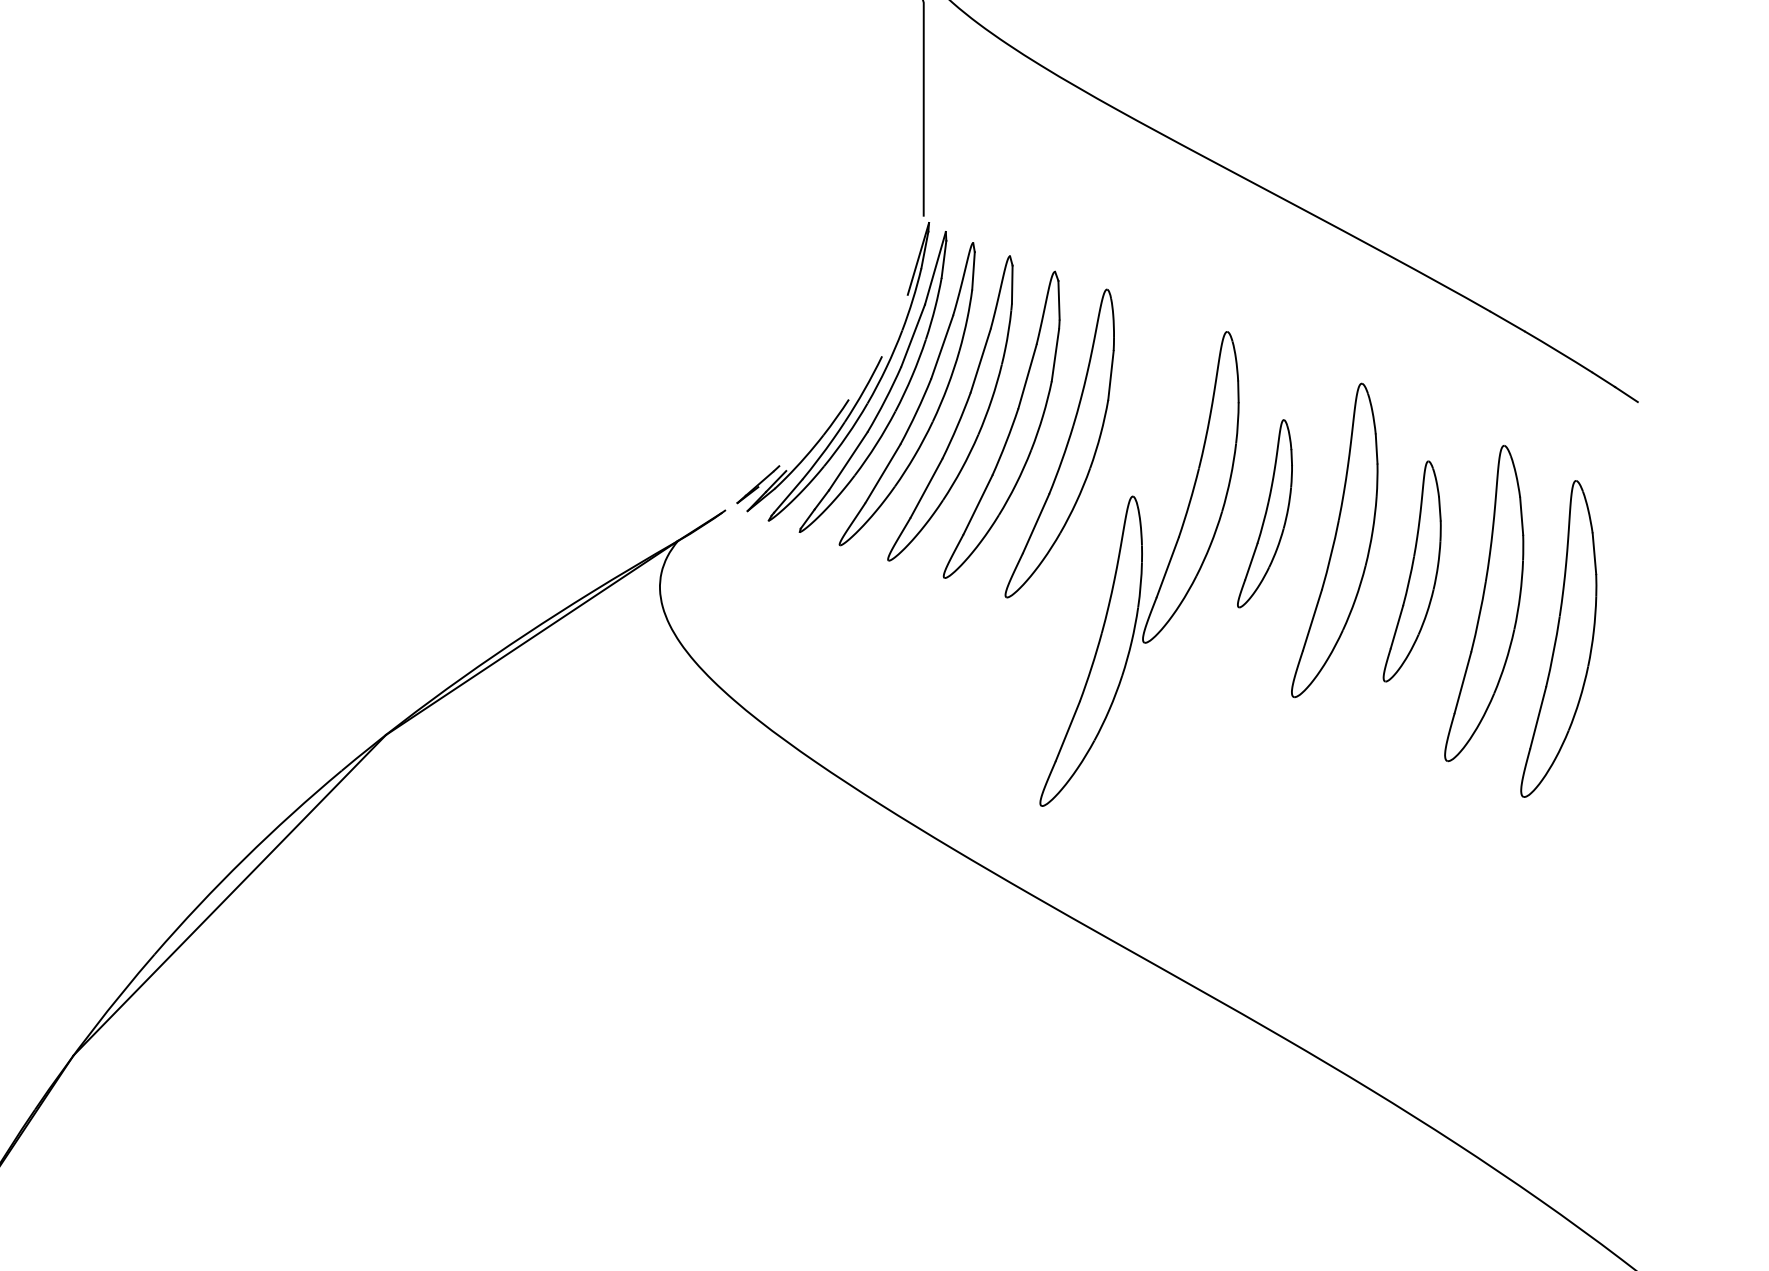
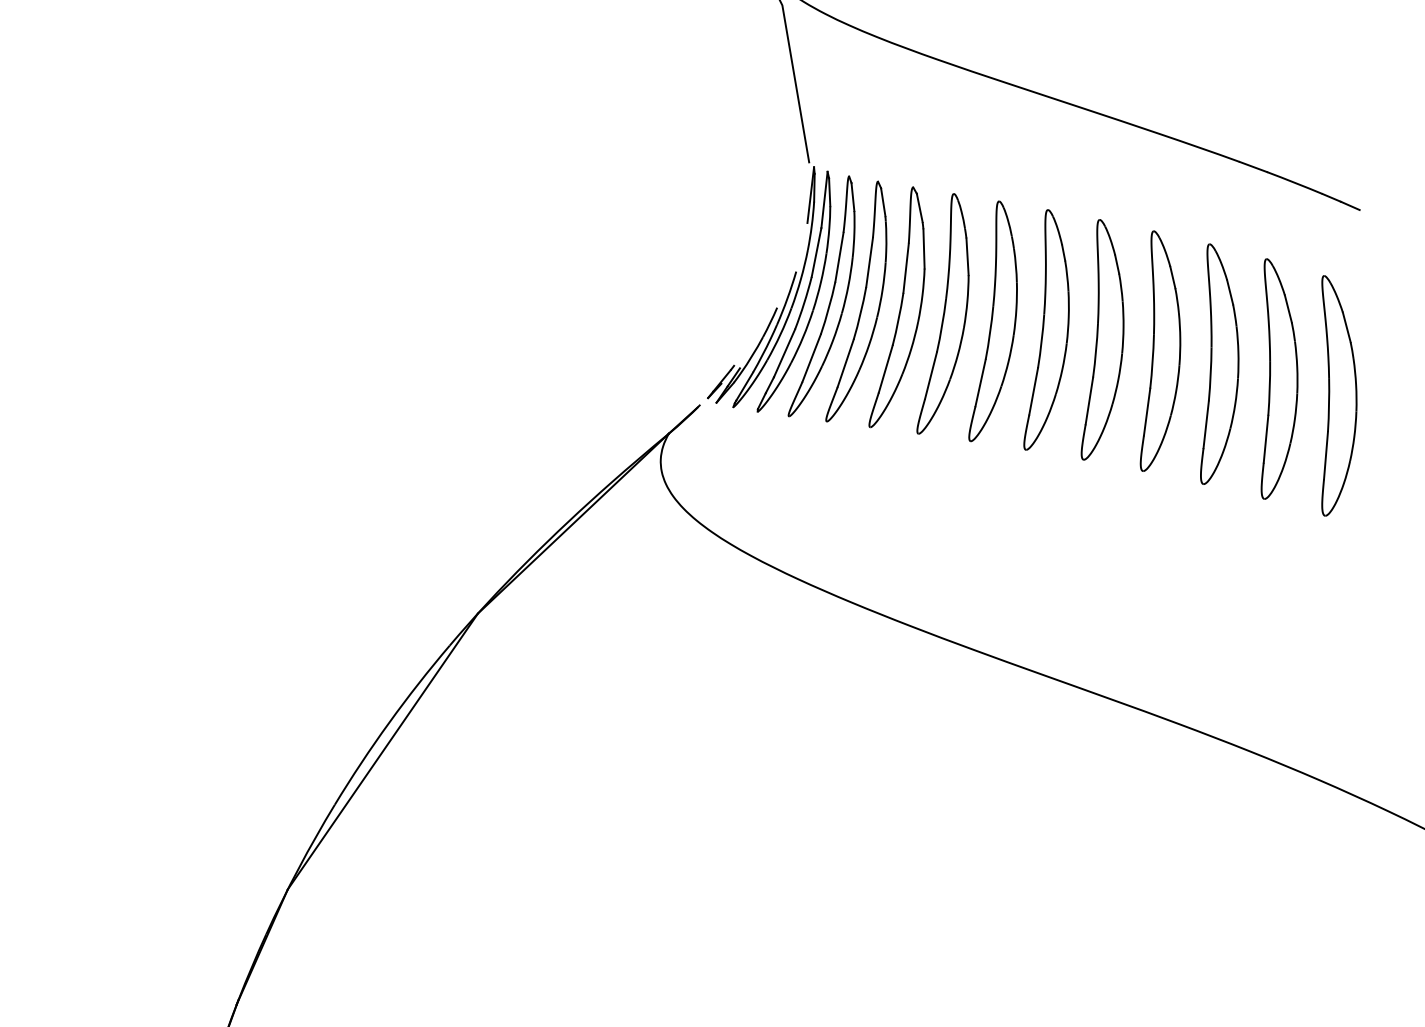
part: (1270, 514) -> (1102, 339), size x1.67
part: (1418, 572) -> (1219, 363), size x1.43
part: (1097, 653) -> (992, 321), moved

